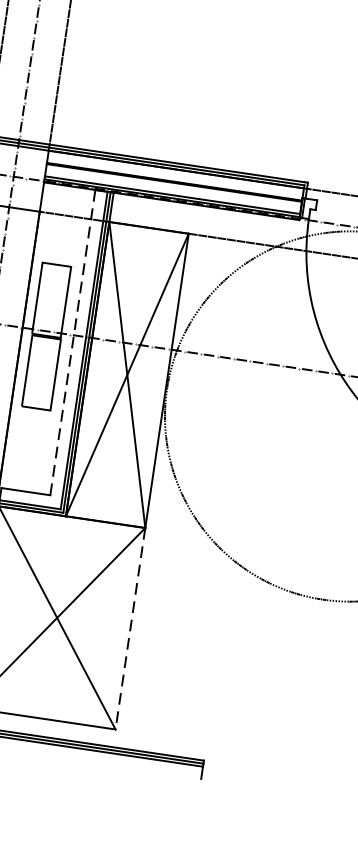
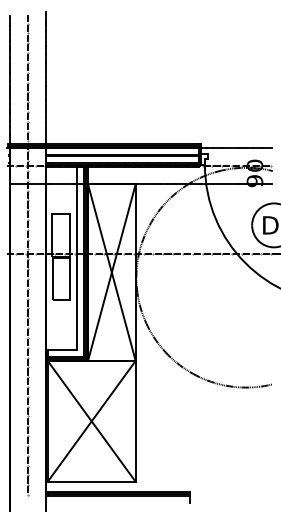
line: (73, 342) -> (77, 258), dashed -> solid
line: (130, 628) -> (135, 421), dashed -> solid

